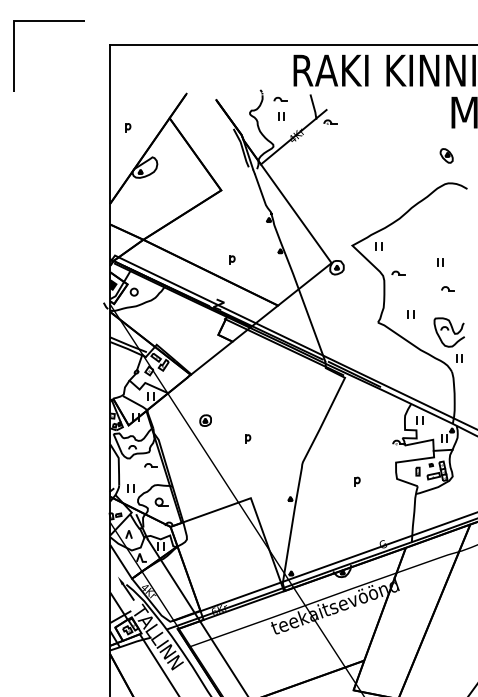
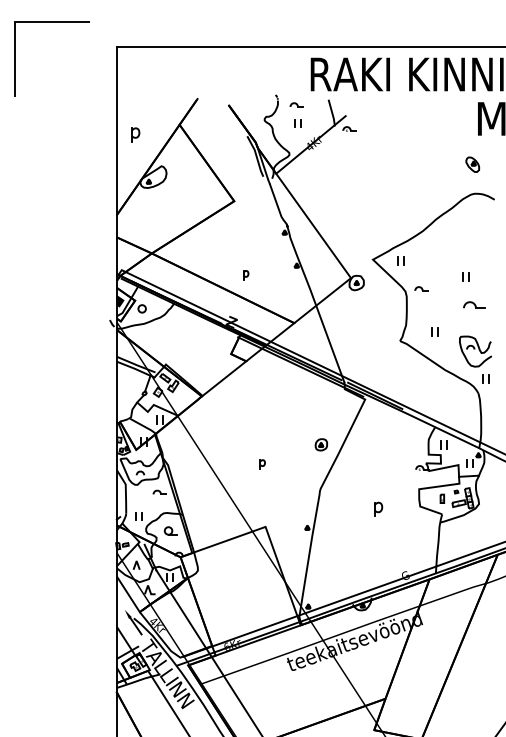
part: (128, 127) -> (136, 134), size x1.6
part: (447, 288) -> (473, 305), size x1.6
part: (205, 420) -> (321, 444), moved
part: (357, 481) -> (378, 509), size x1.6

